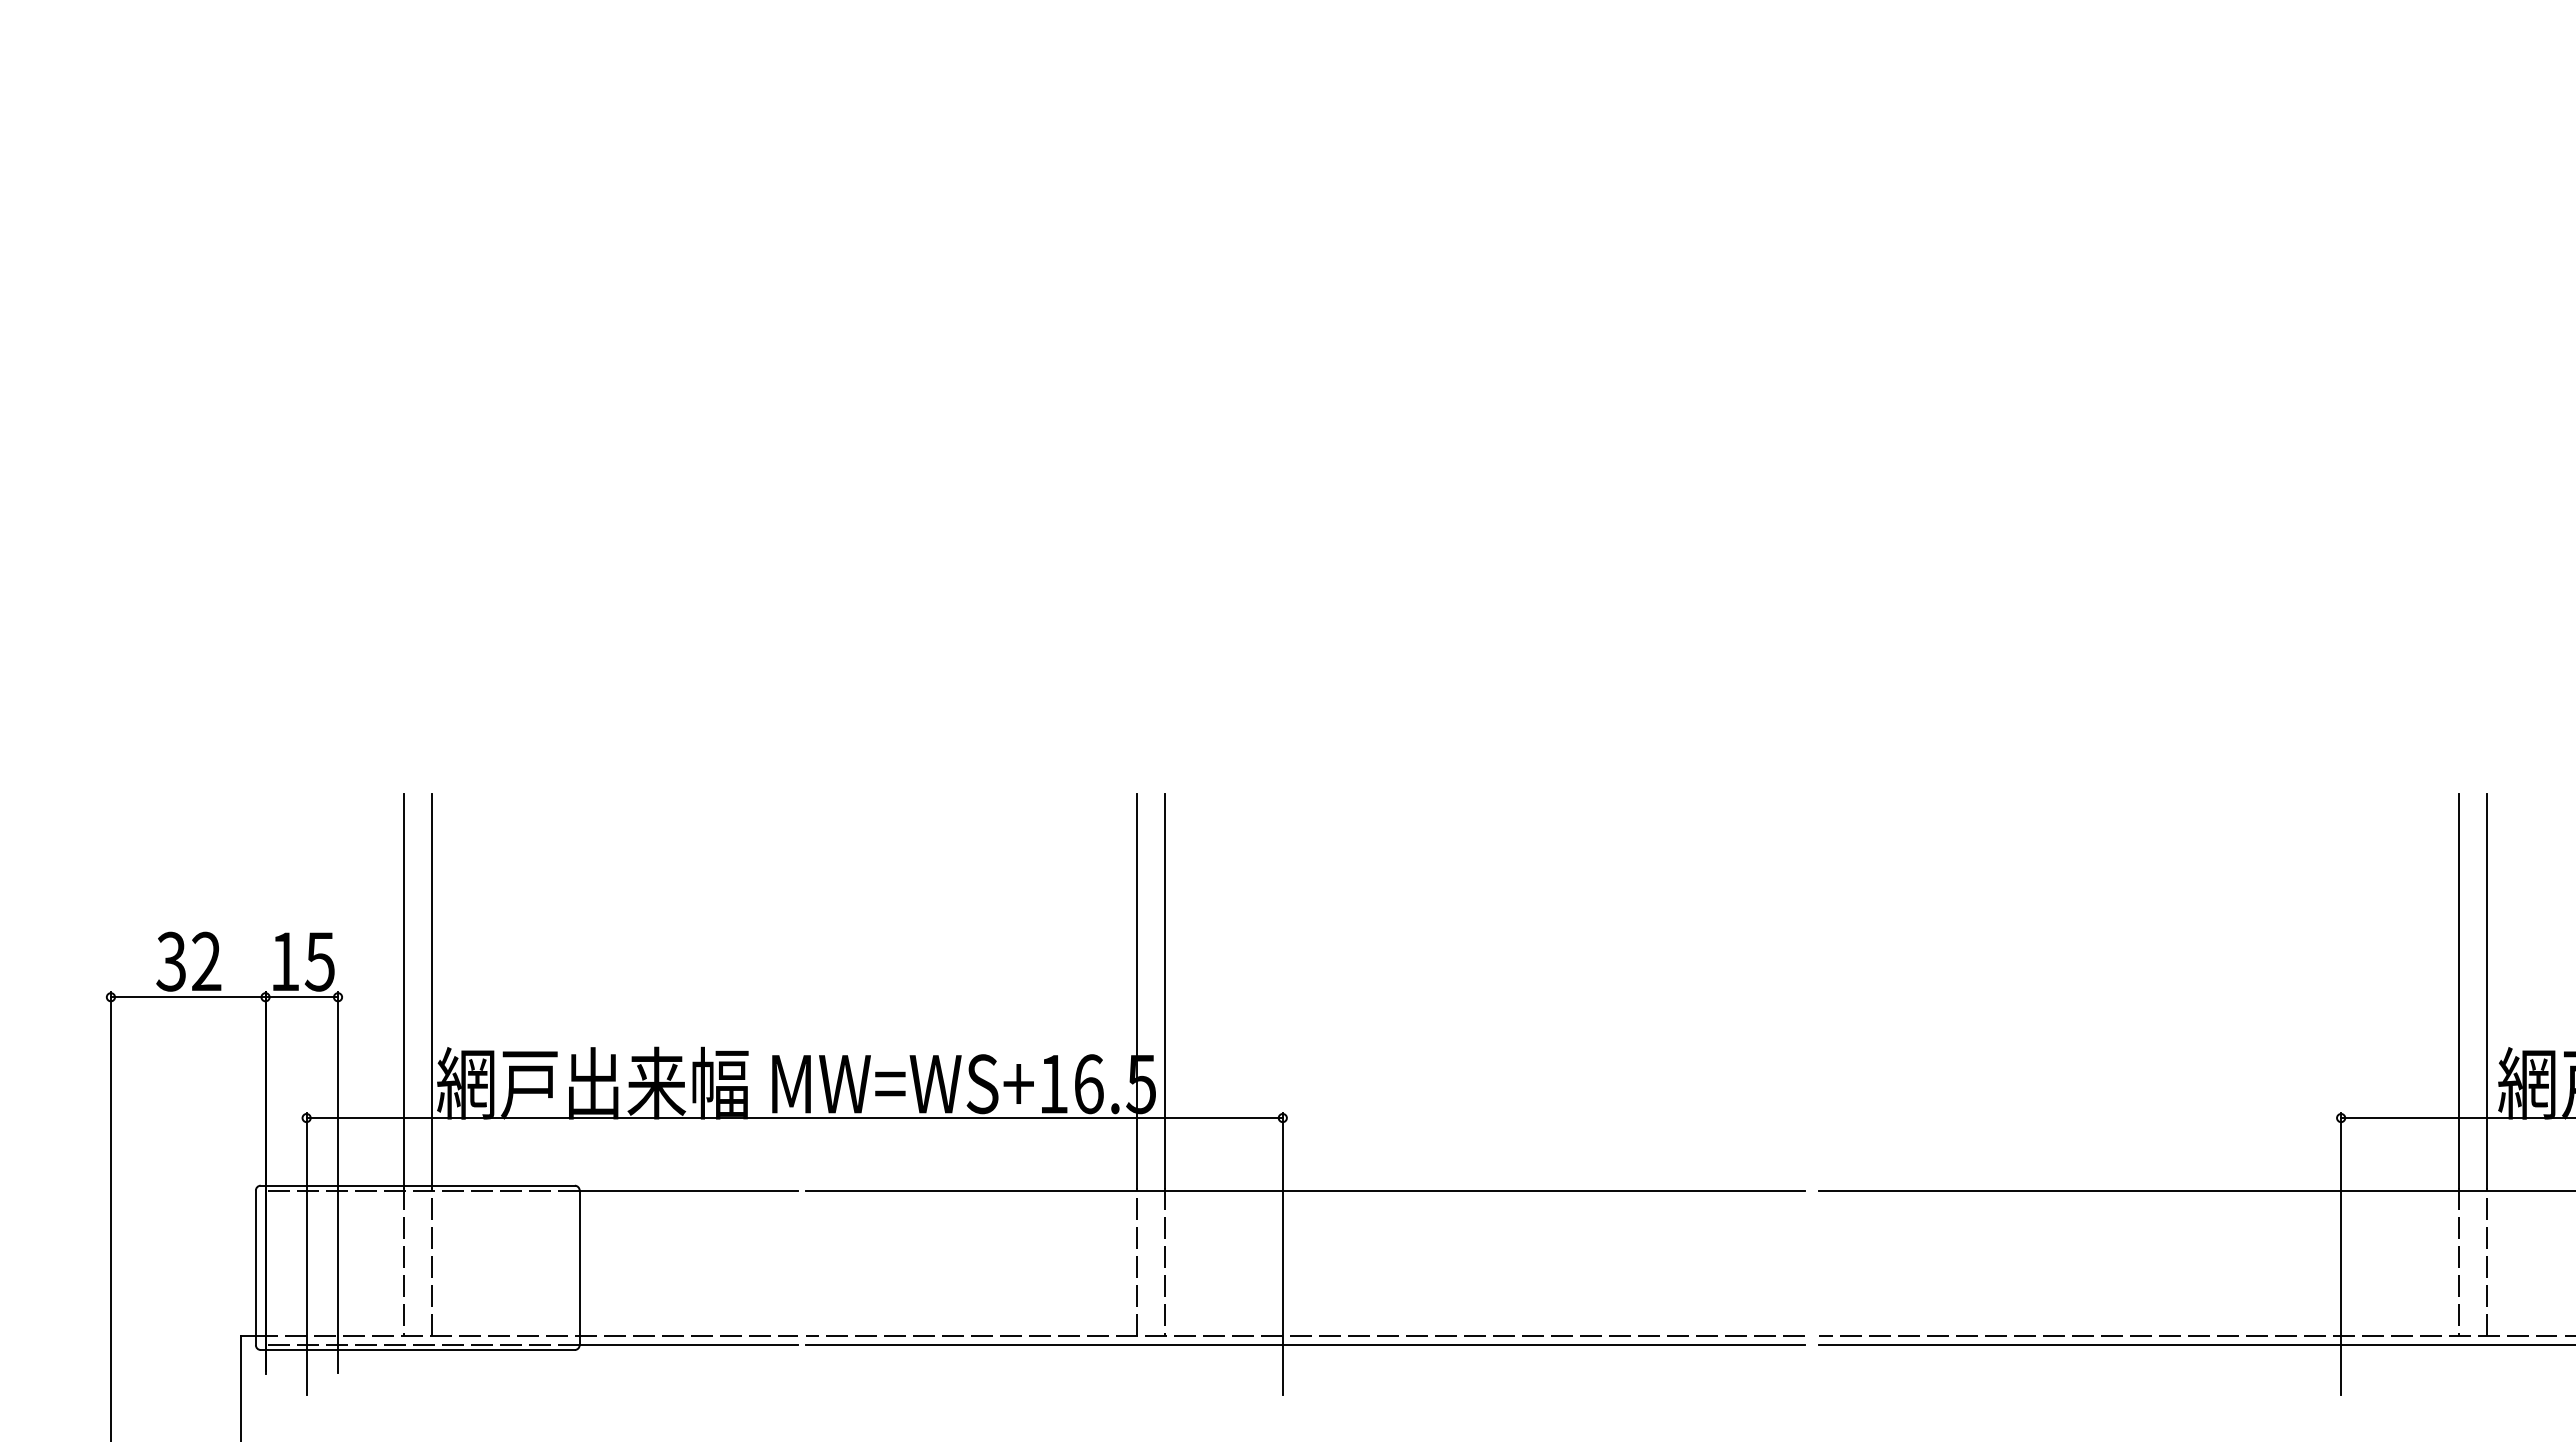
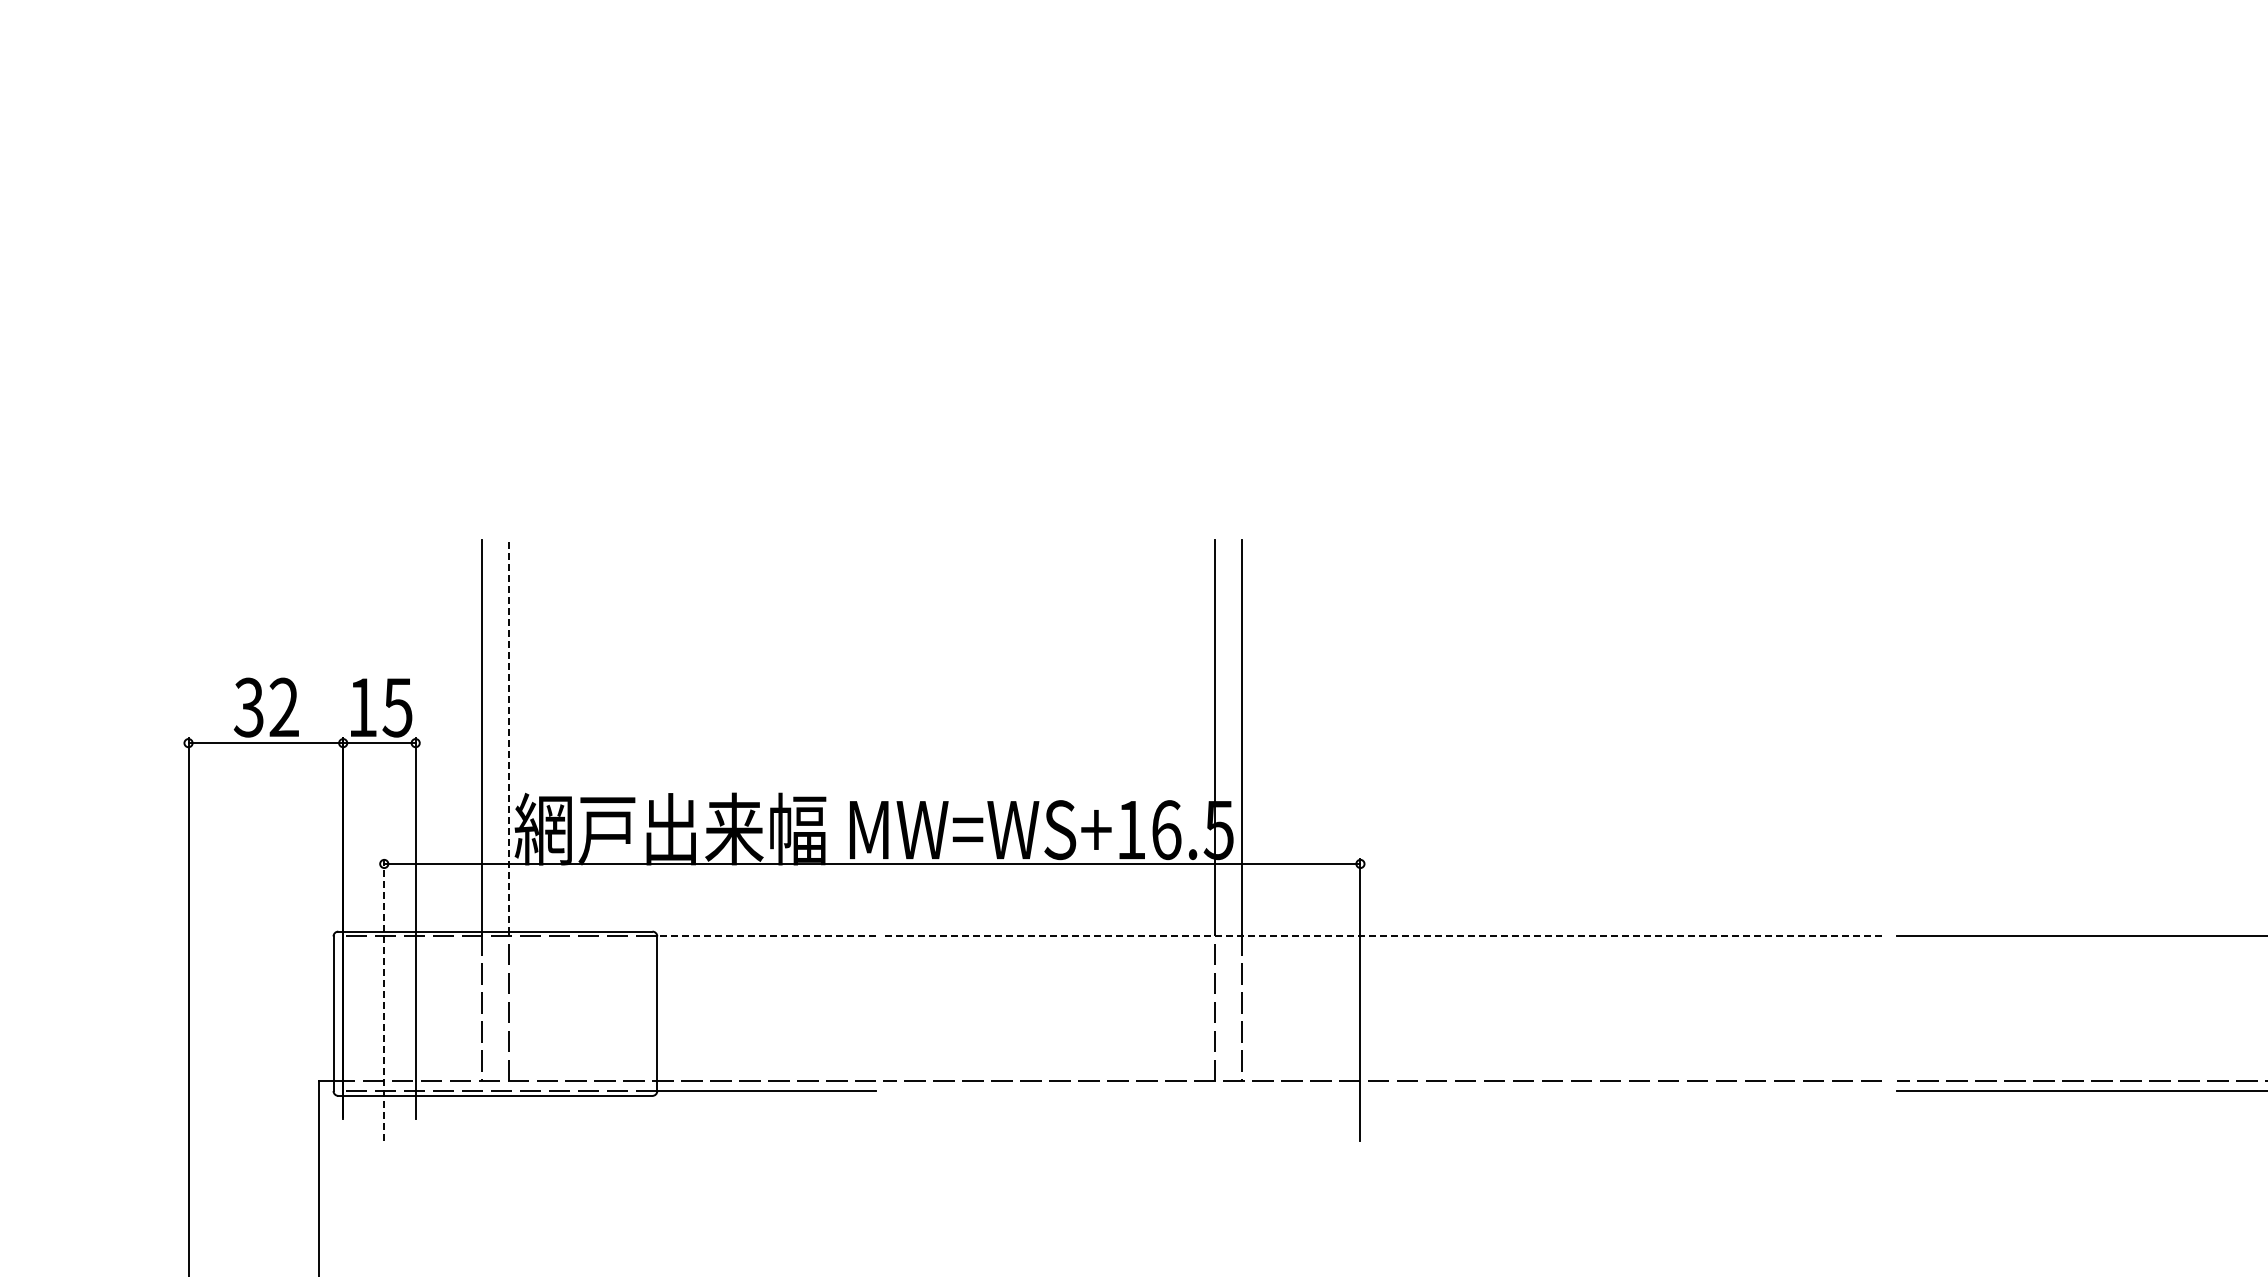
line: (431, 991) -> (509, 737), solid -> dashed
line: (688, 1190) -> (766, 936), solid -> dashed
line: (1305, 1190) -> (1383, 936), solid -> dashed
line: (306, 1254) -> (384, 1000), solid -> dashed
line: (1304, 1345) -> (1382, 1091), removed

